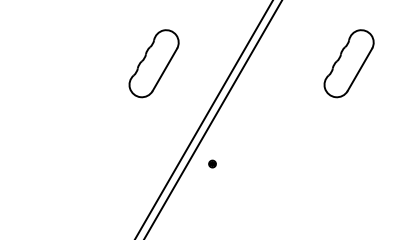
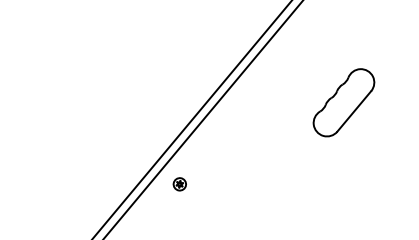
part: (153, 63) -> (135, 66), removed
part: (212, 163) -> (179, 183), size x1.67

